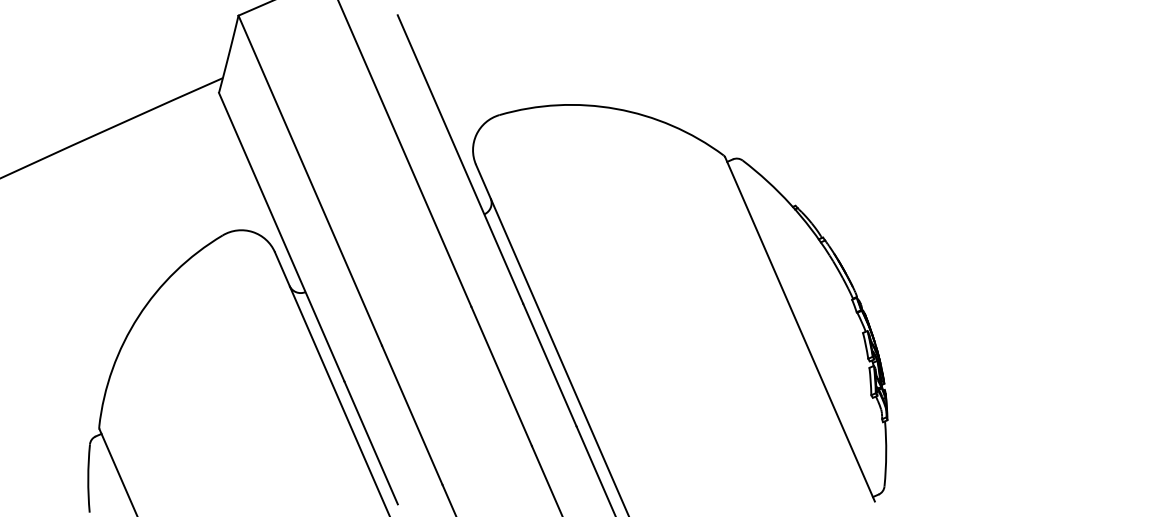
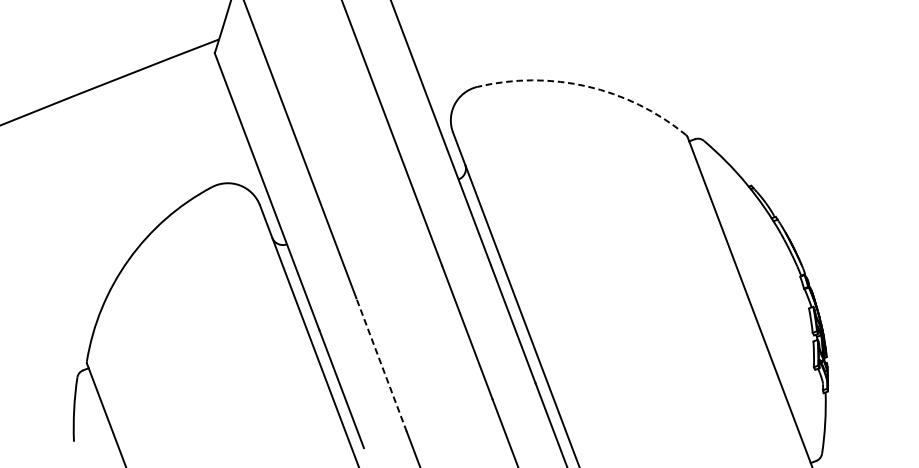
arc: (616, 108) -> (587, 86), solid -> dashed
line: (412, 415) -> (381, 365), solid -> dashed

